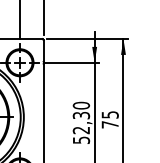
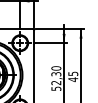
text: (110, 124) -> (73, 79), 75 -> 45

